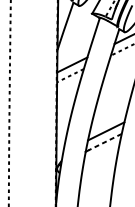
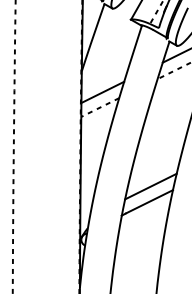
line: (105, 142) -> (149, 202), dashed -> solid

